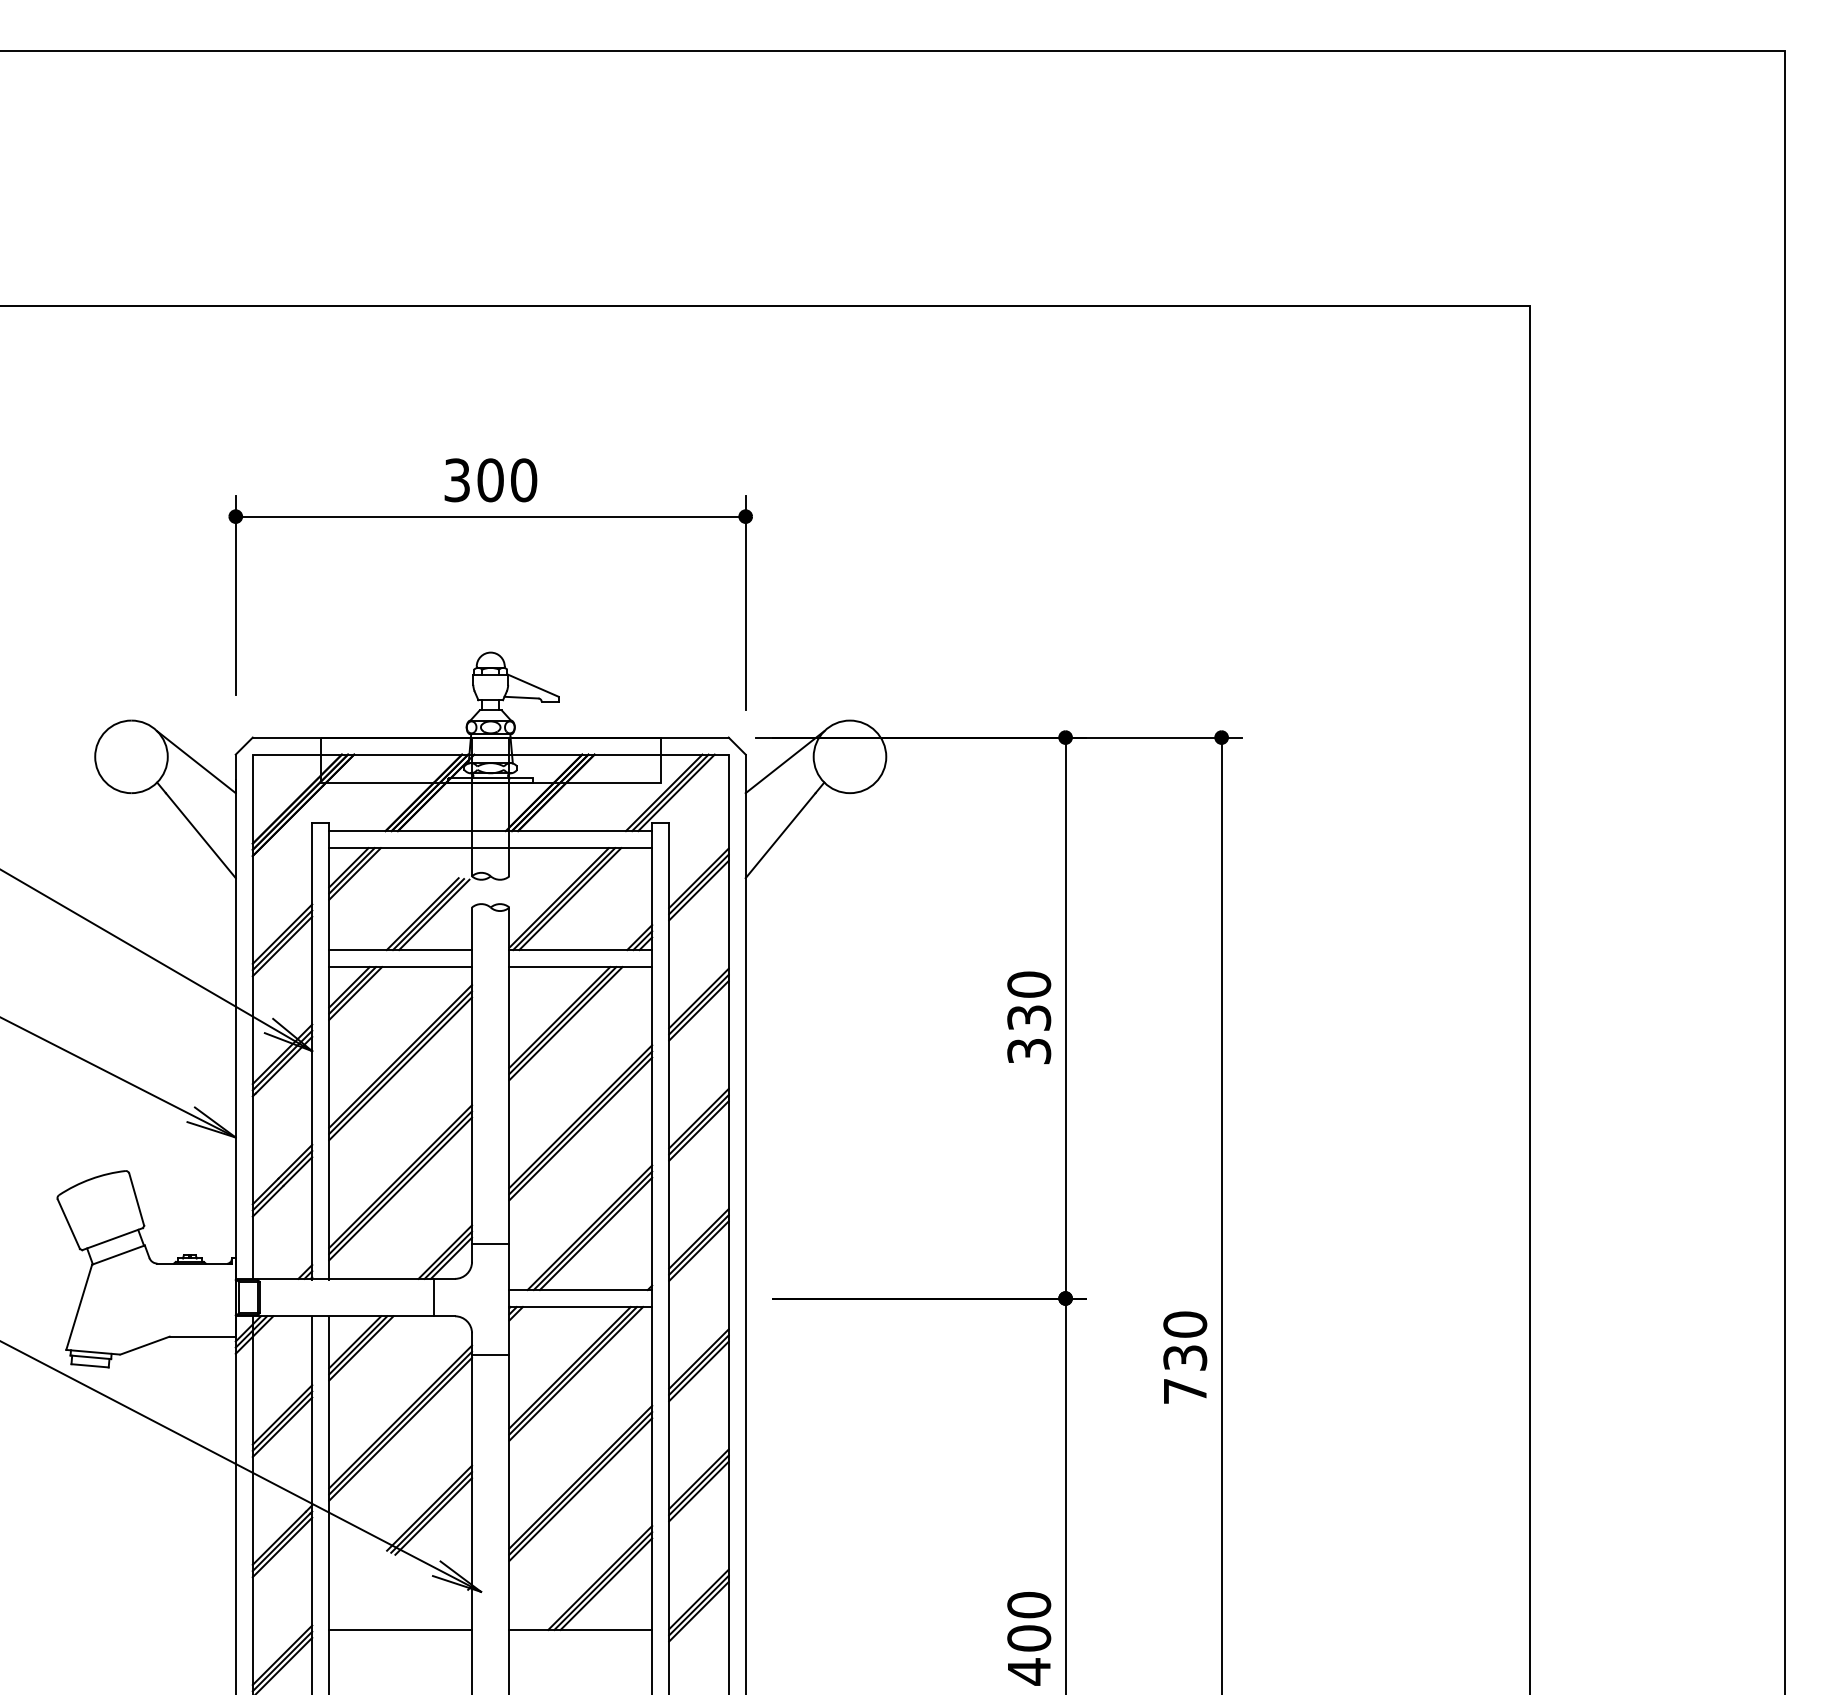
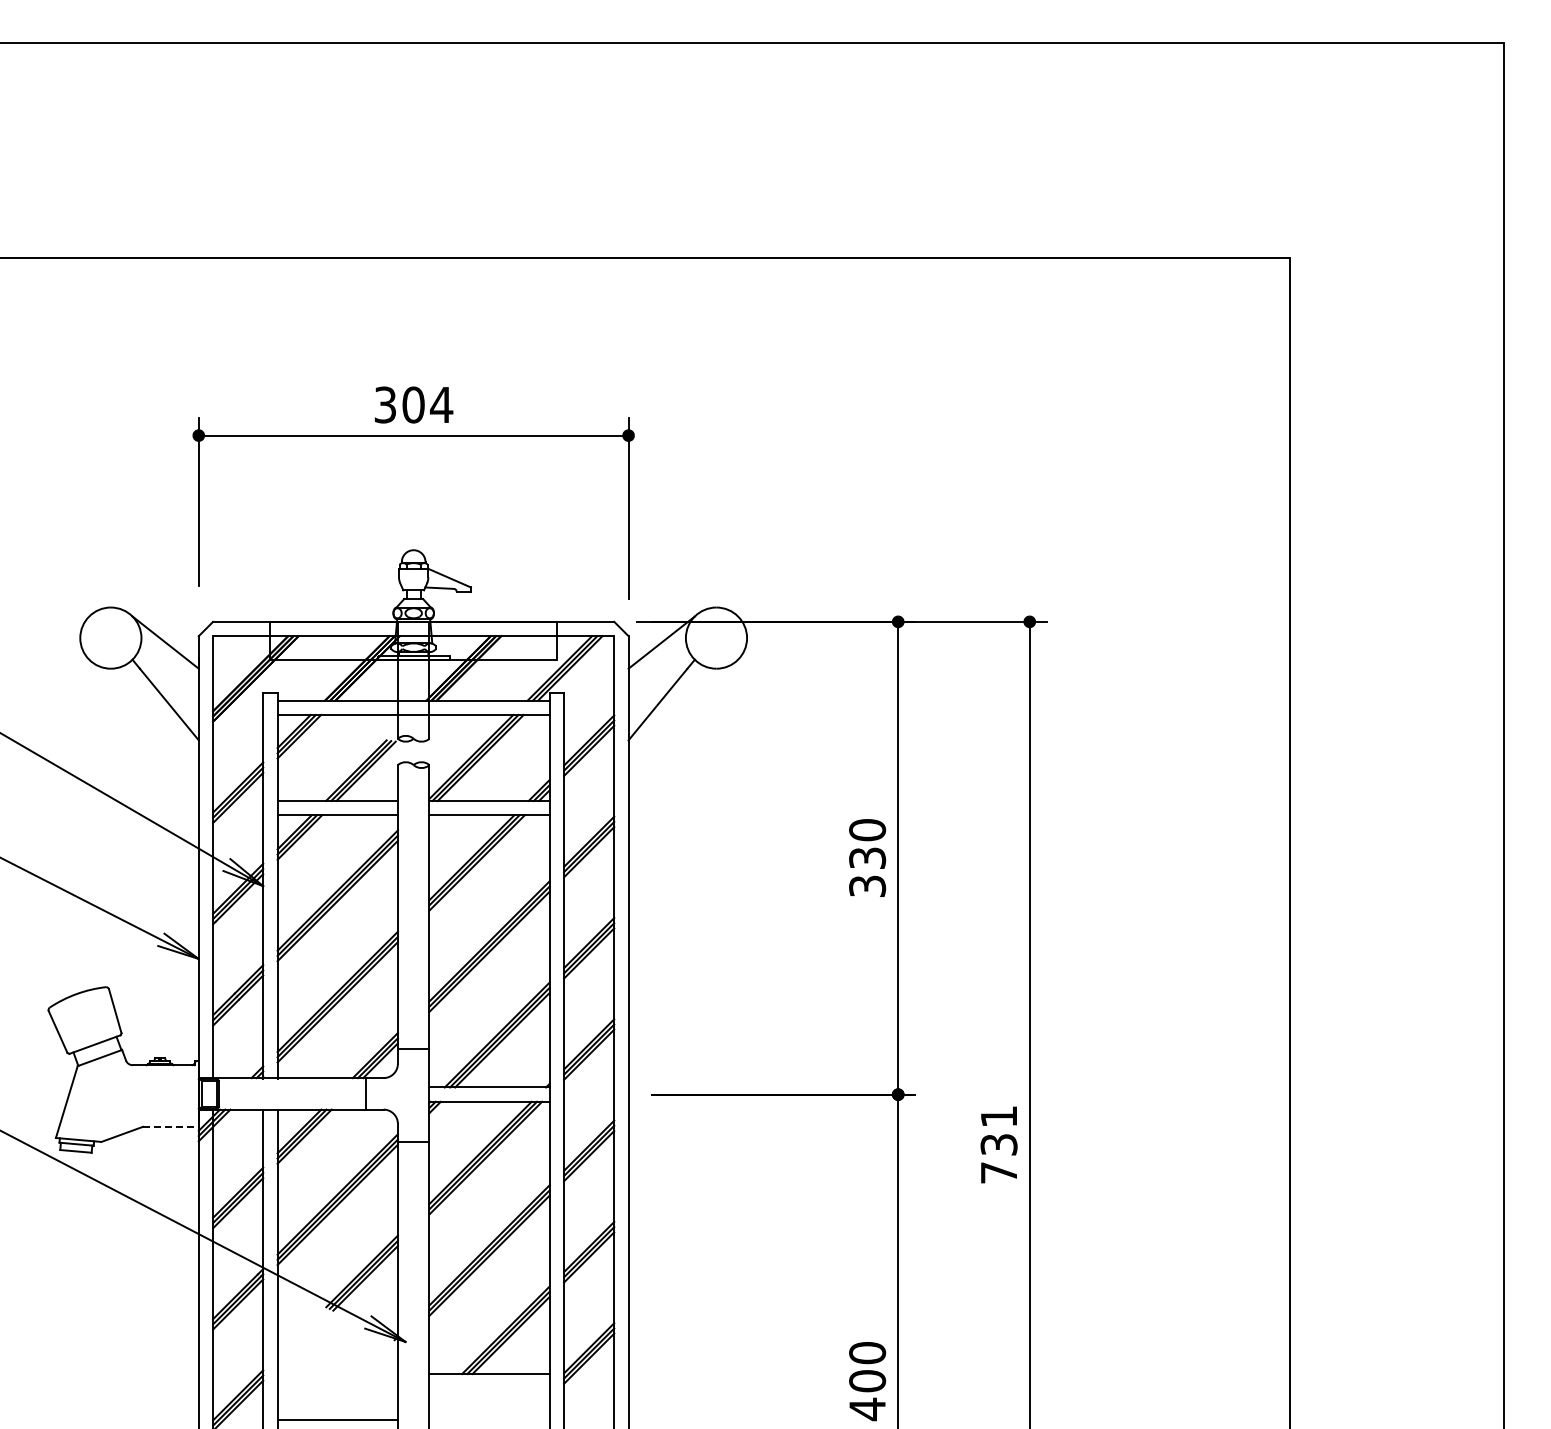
text: (523, 479) -> (441, 404), 300 -> 304
text: (1184, 1324) -> (998, 1116), 730 -> 731
line: (202, 1336) -> (170, 1126), solid -> dashed
line: (400, 1630) -> (337, 1420), moved

